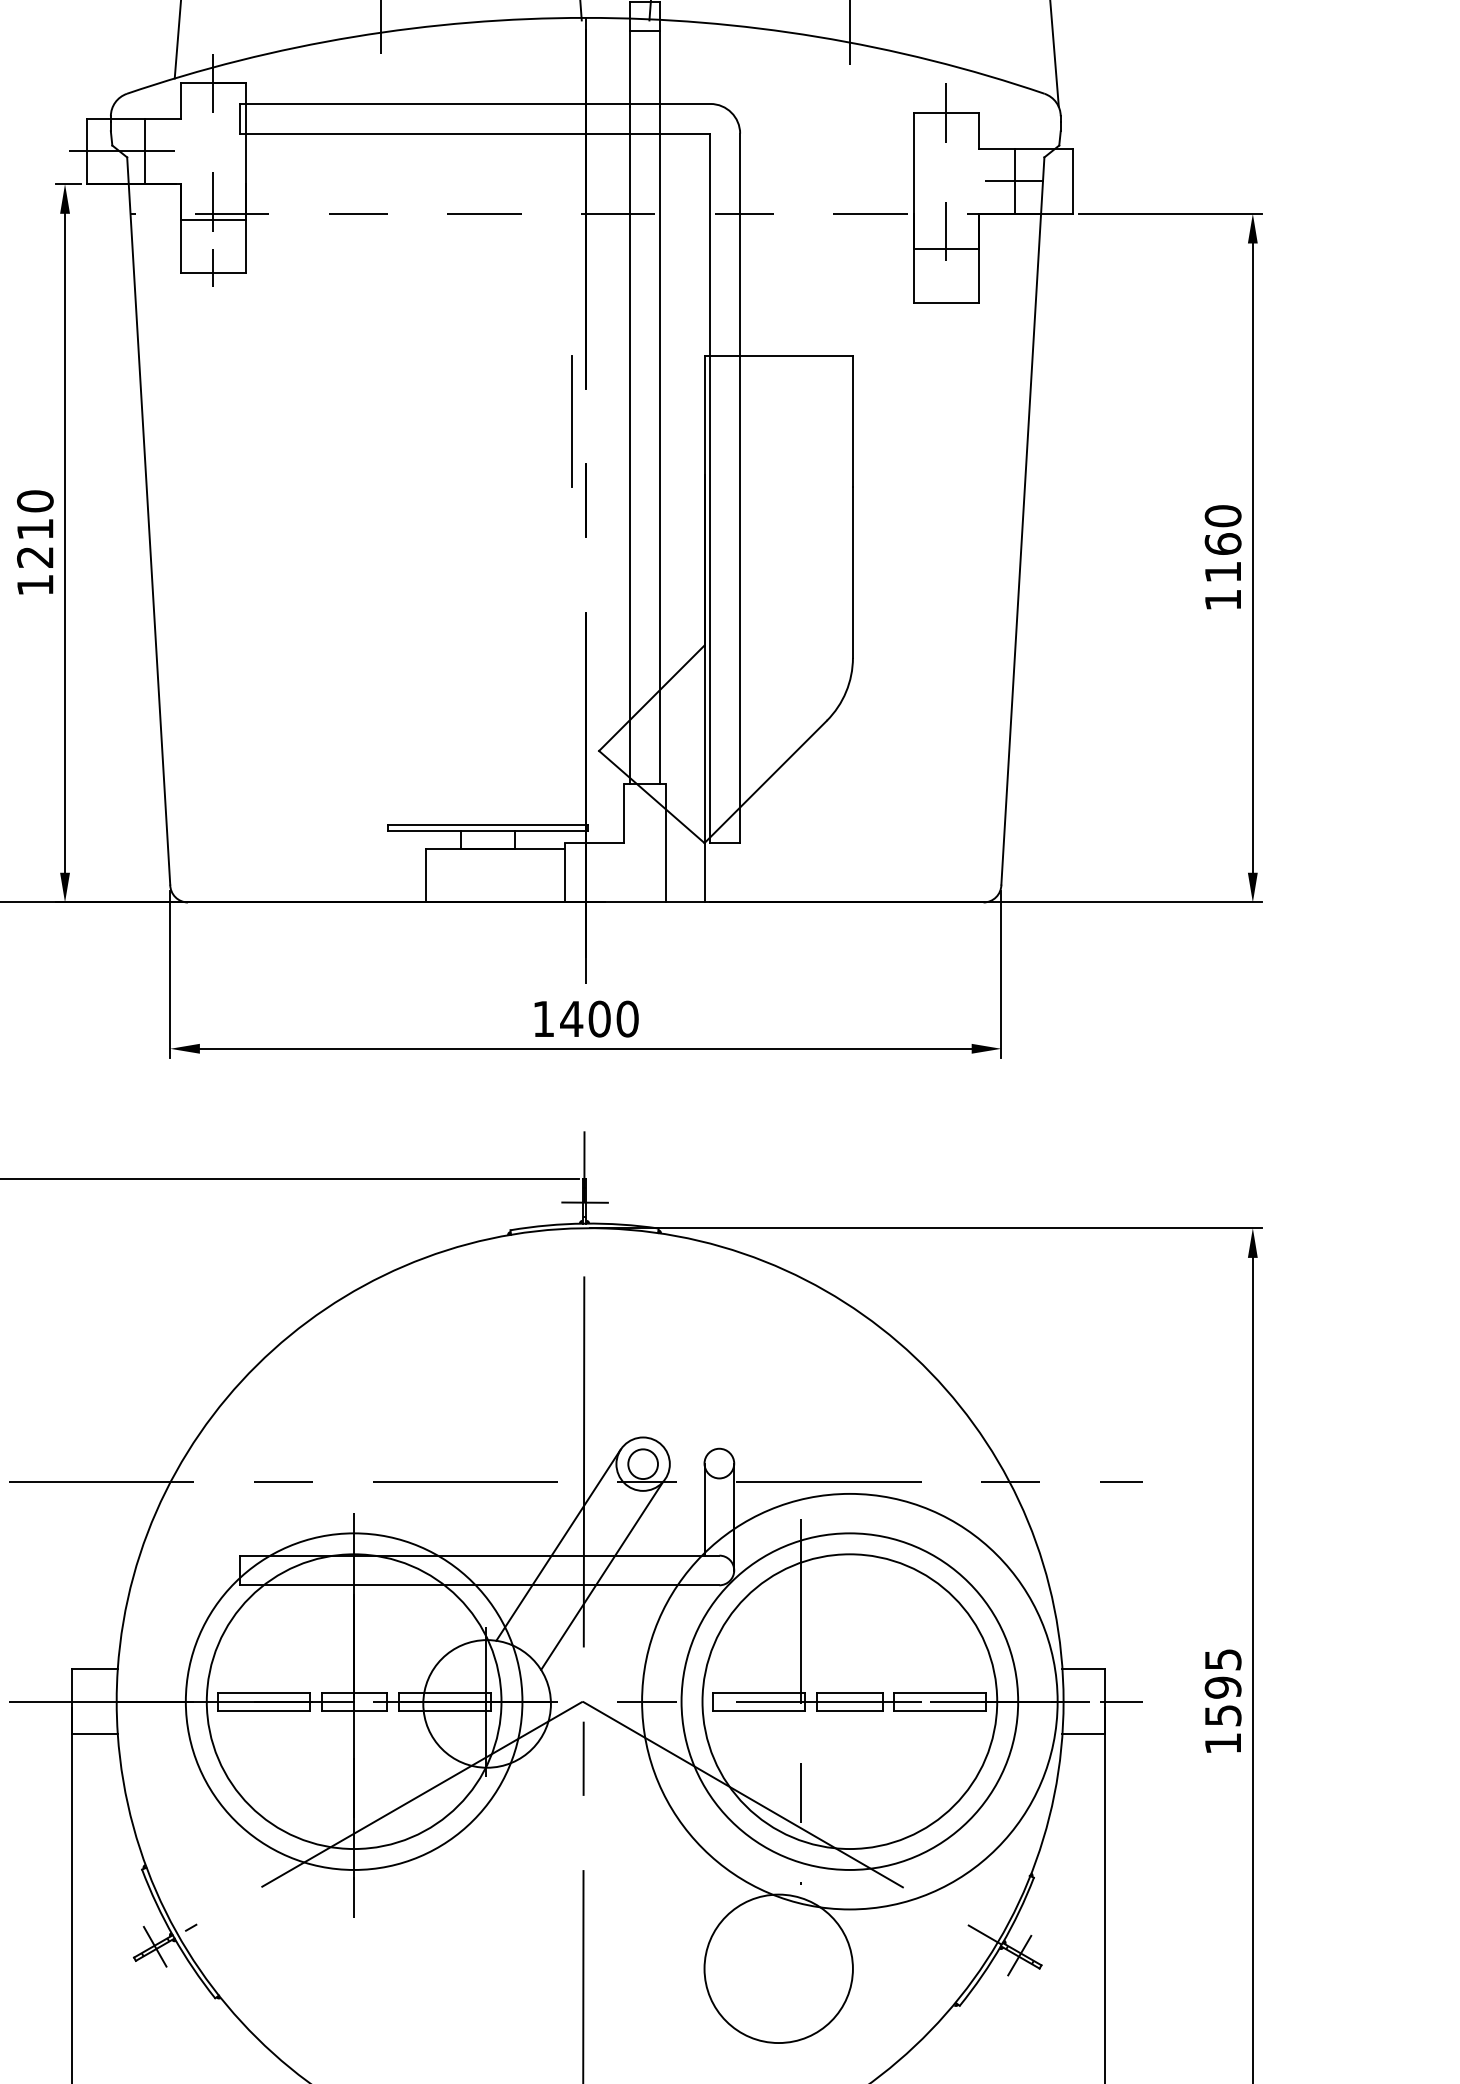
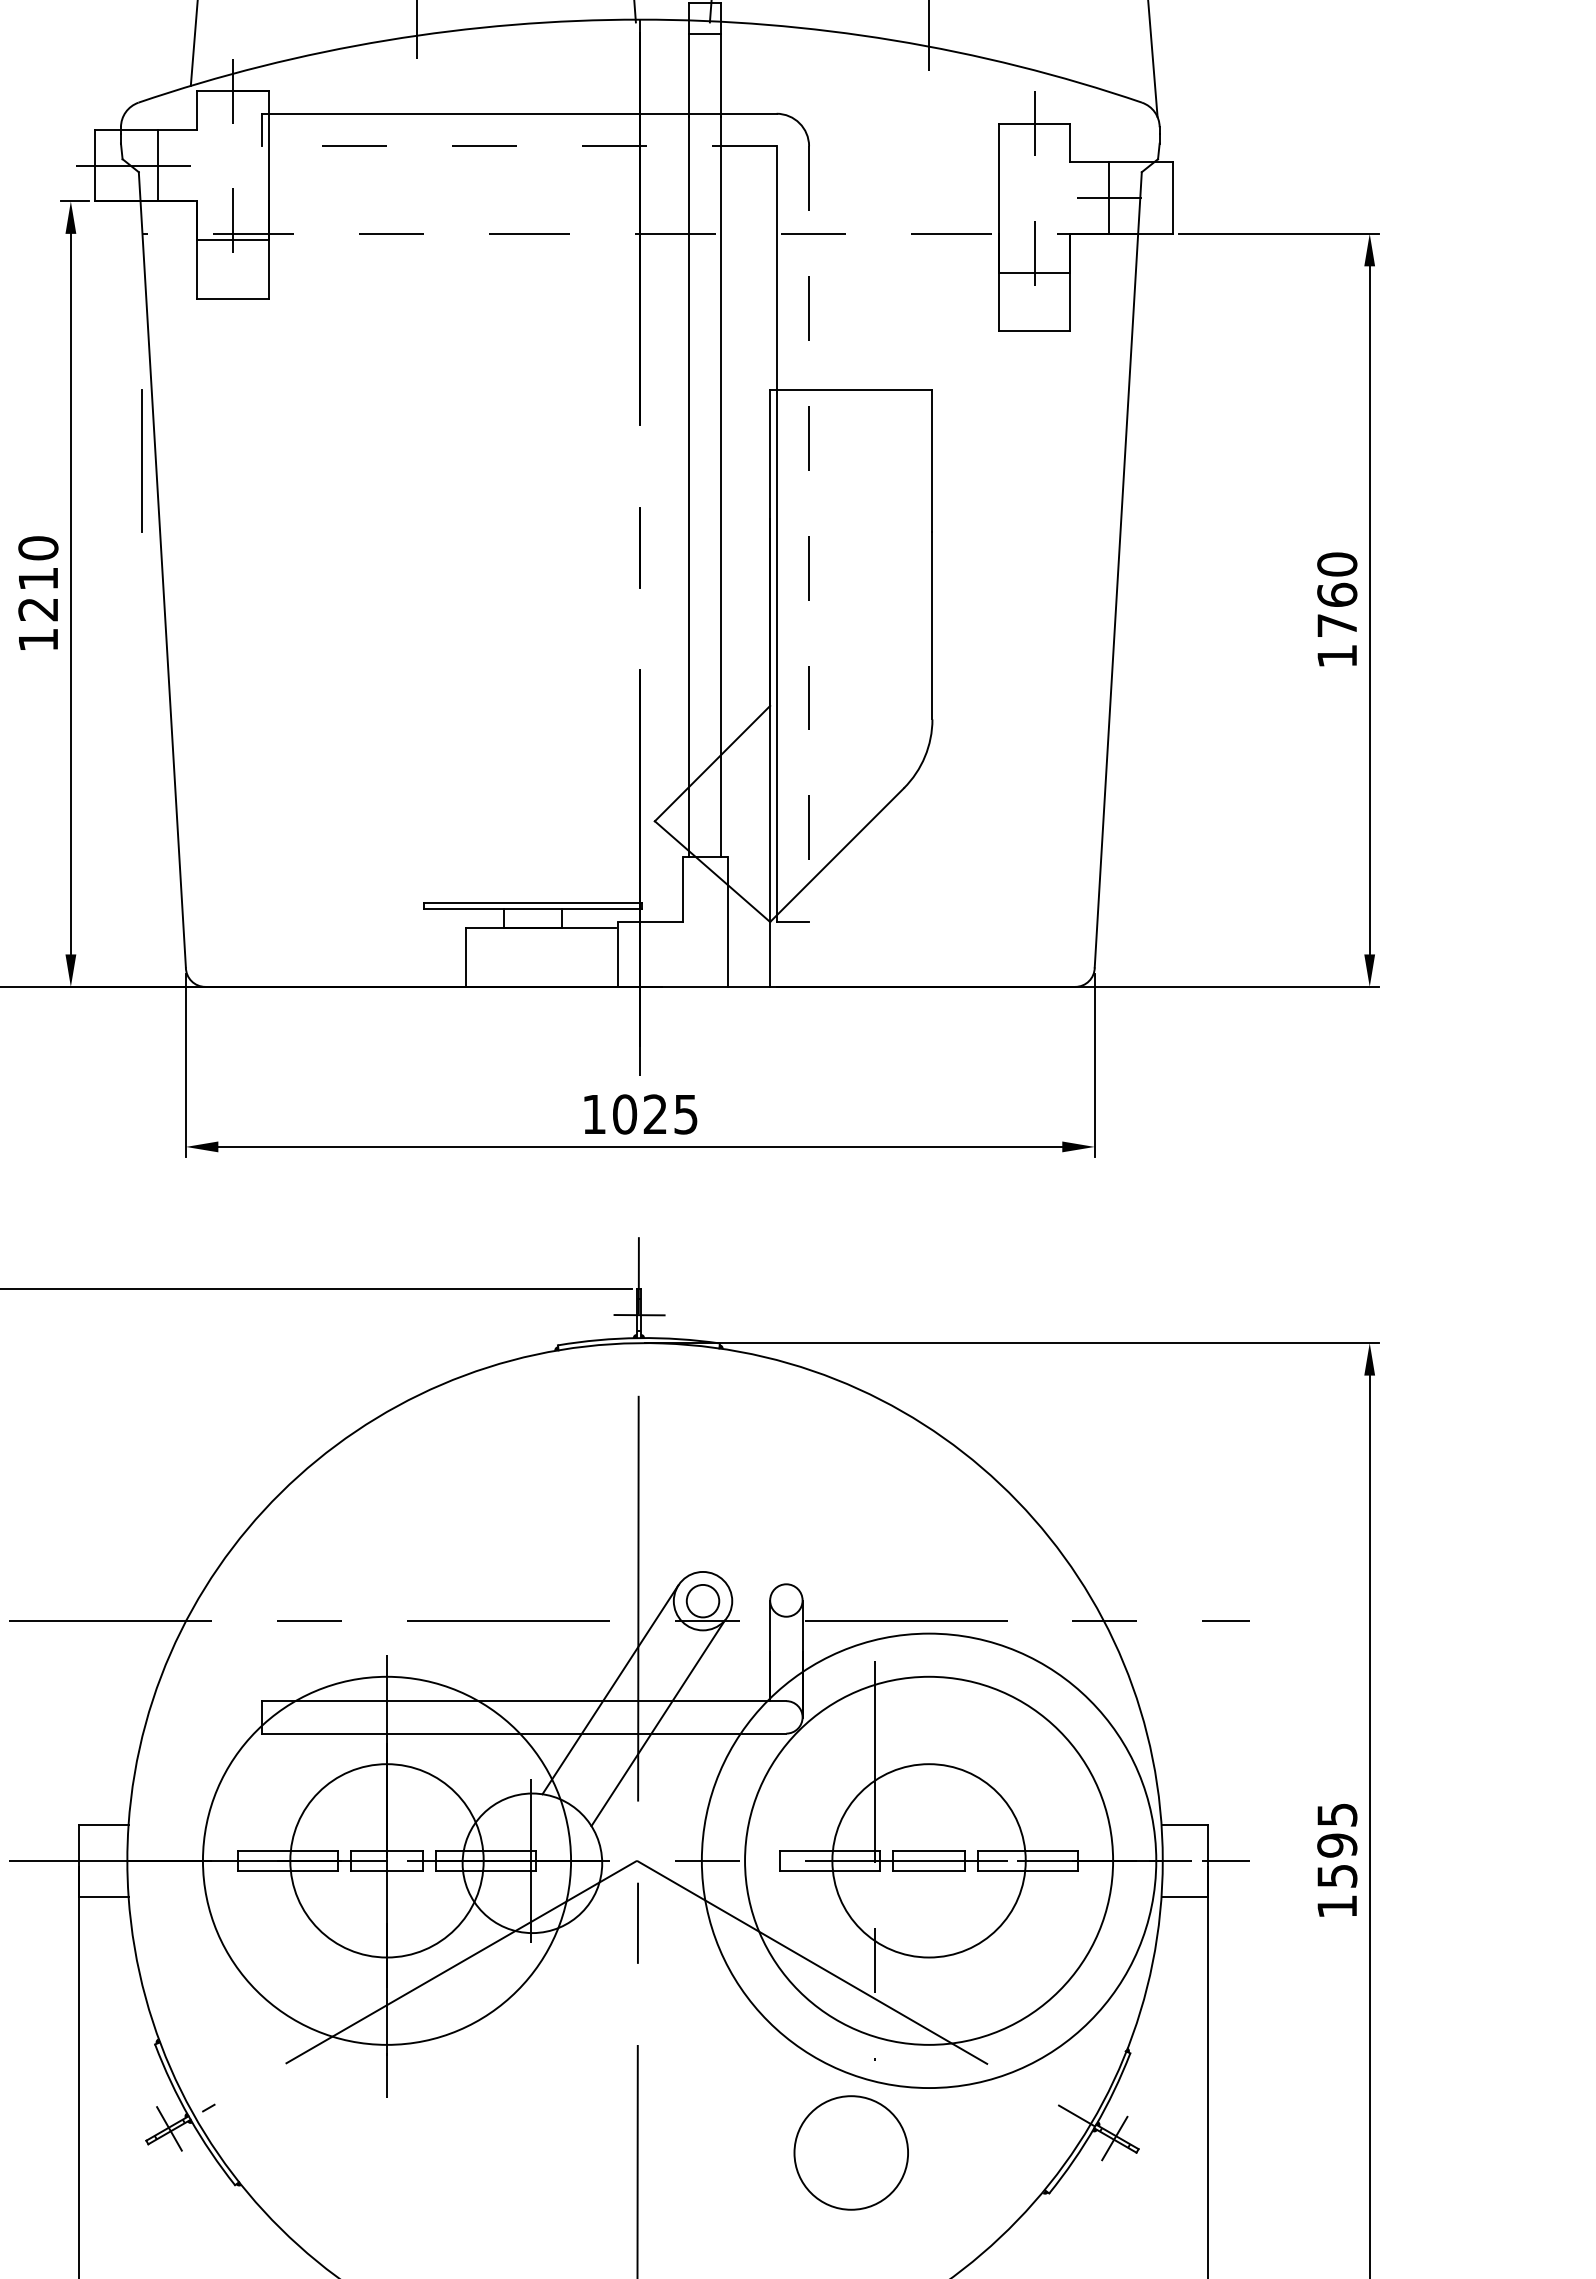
line: (475, 133) -> (519, 146), solid -> dashed
line: (213, 268) -> (233, 293), removed
line: (571, 421) -> (141, 460), moved
line: (740, 488) -> (809, 534), solid -> dashed
text: (1222, 571) -> (1336, 625), 1160 -> 1760
text: (599, 1019) -> (655, 1114), 1400 -> 1025
circle: (353, 1701) -> (386, 1860), size x0.6
circle: (849, 1701) -> (928, 1860), size x0.6
circle: (778, 1968) -> (851, 2152), size x0.7

